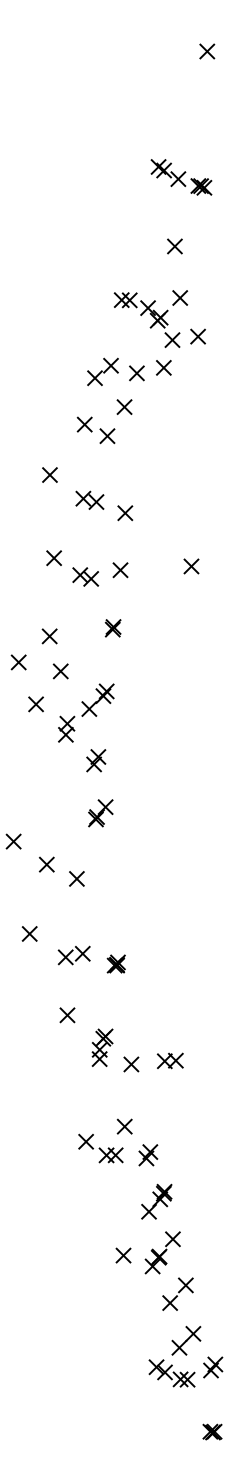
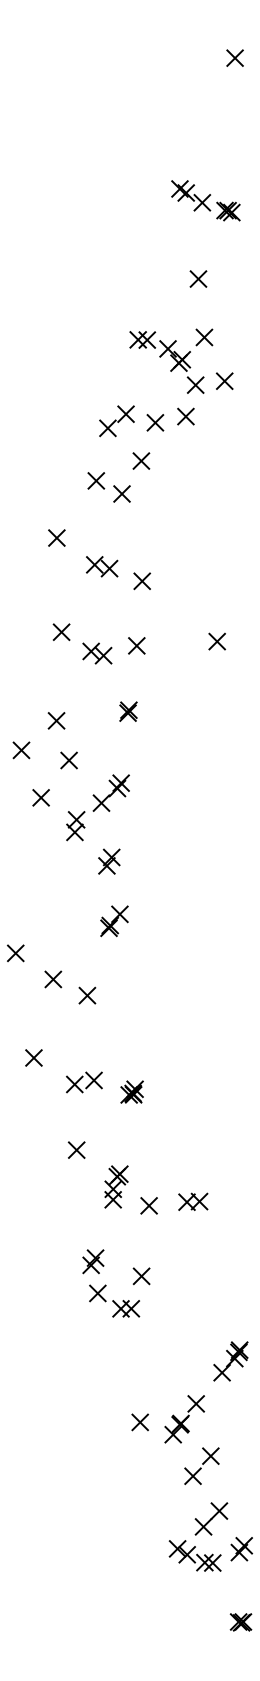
part: (115, 963) -> (131, 1091), size x1.6
part: (148, 1155) -> (93, 1261), moved
part: (156, 1201) -> (230, 1361), moved

